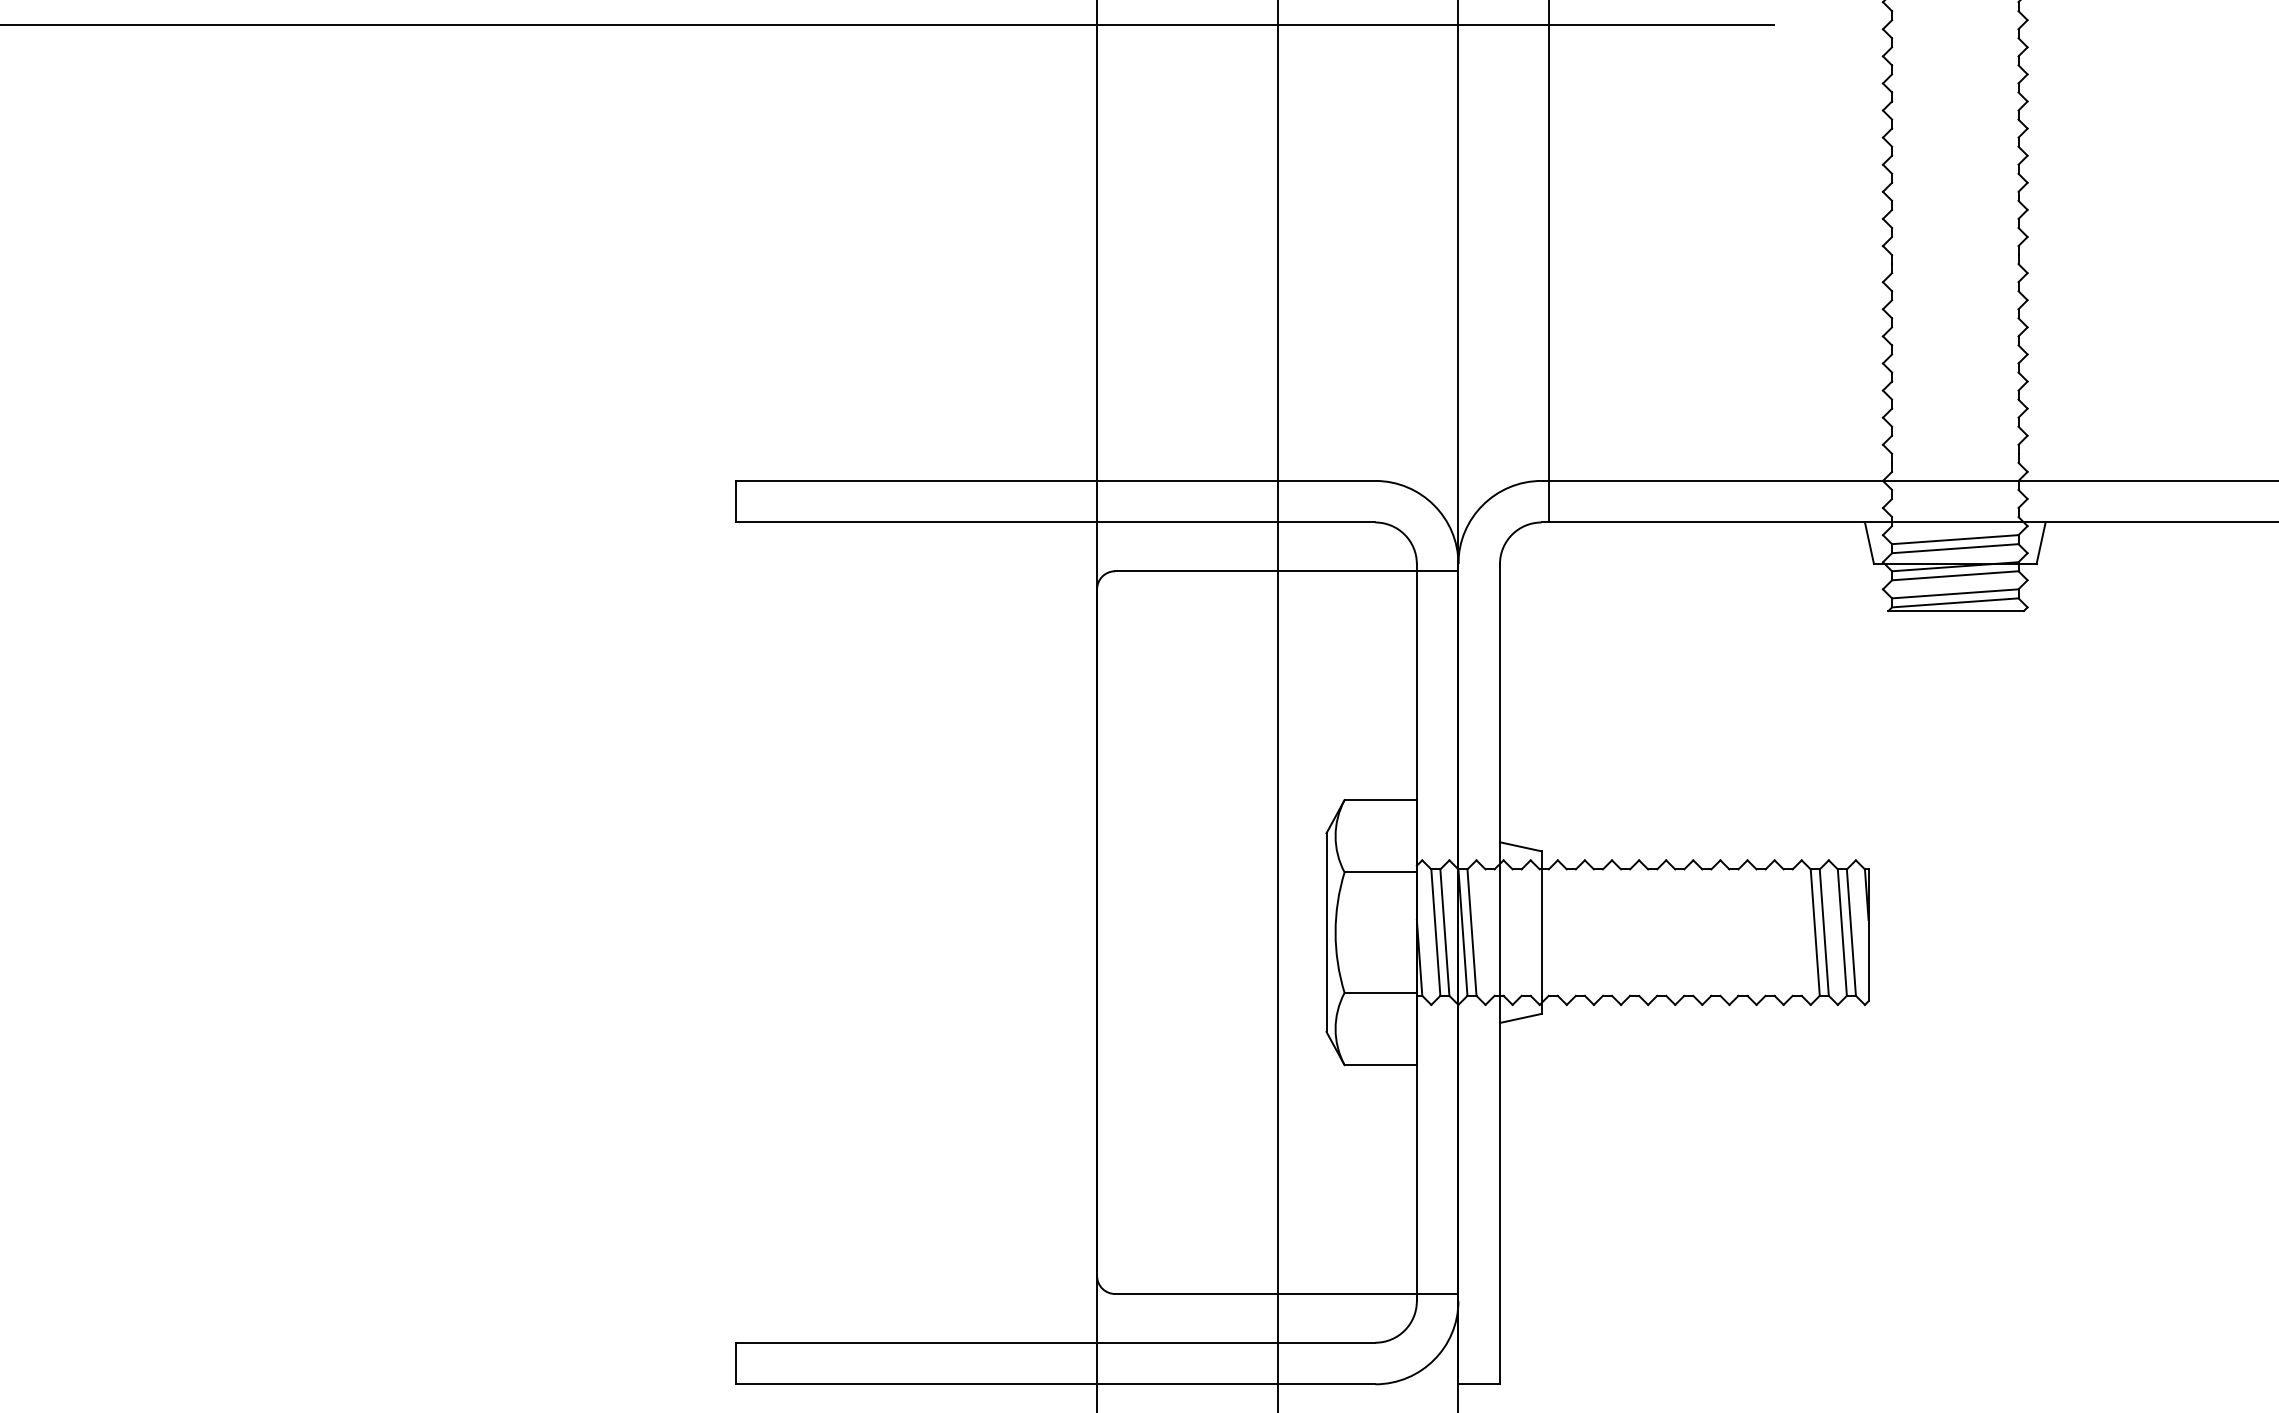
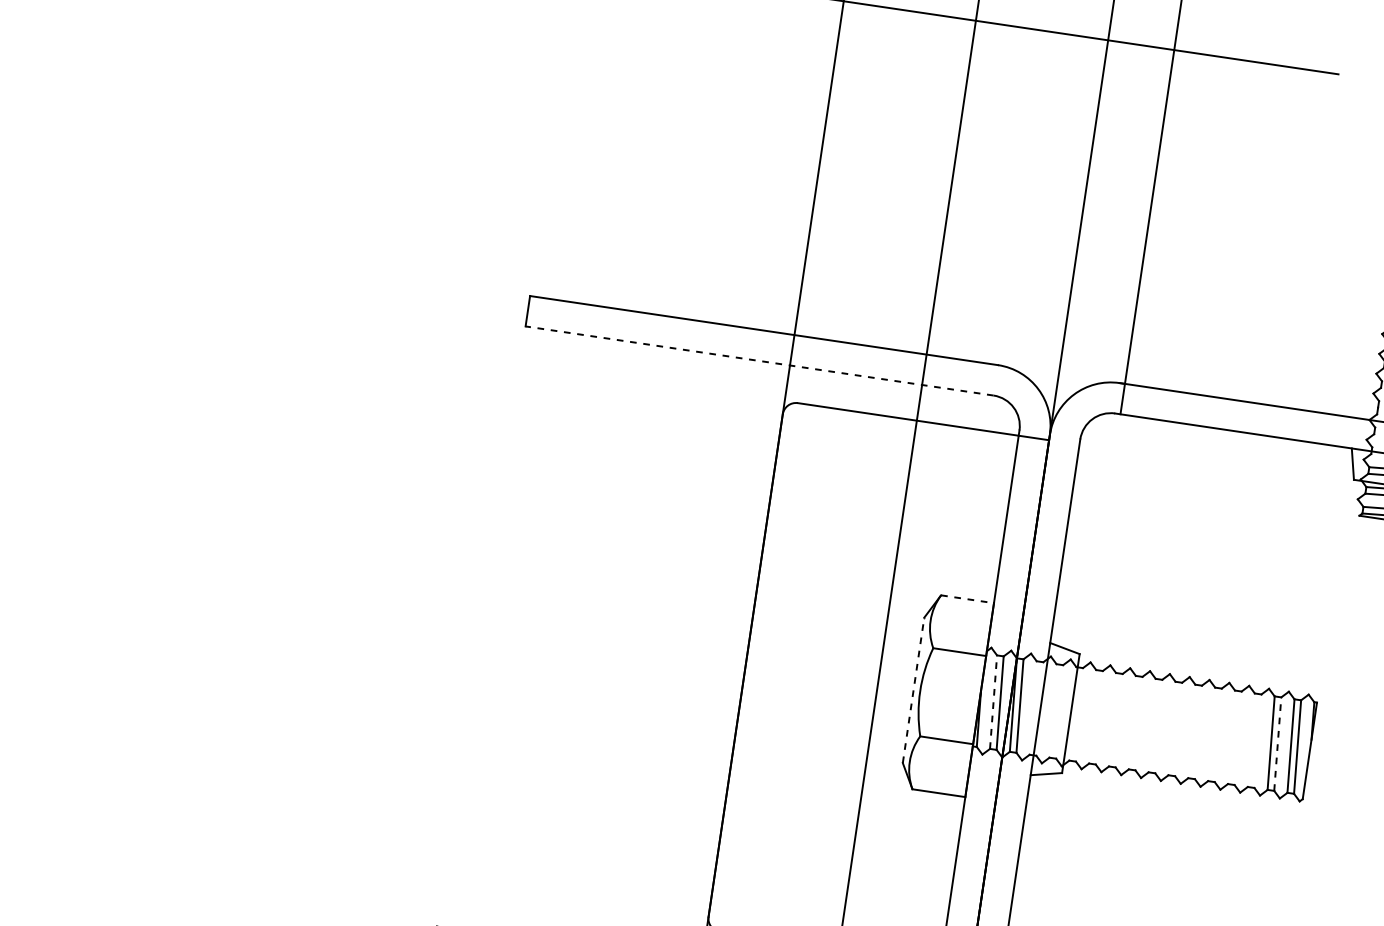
line: (1055, 522) -> (759, 361), solid -> dashed
line: (1381, 800) -> (968, 599), solid -> dashed
line: (1326, 932) -> (913, 690), solid -> dashed
line: (1435, 932) -> (993, 702), solid -> dashed
line: (1824, 932) -> (1277, 744), solid -> dashed

